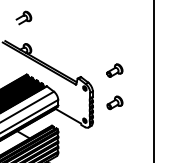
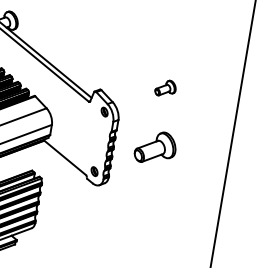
part: (114, 70) -> (164, 88), size x0.7
part: (114, 102) -> (154, 147), size x1.4

